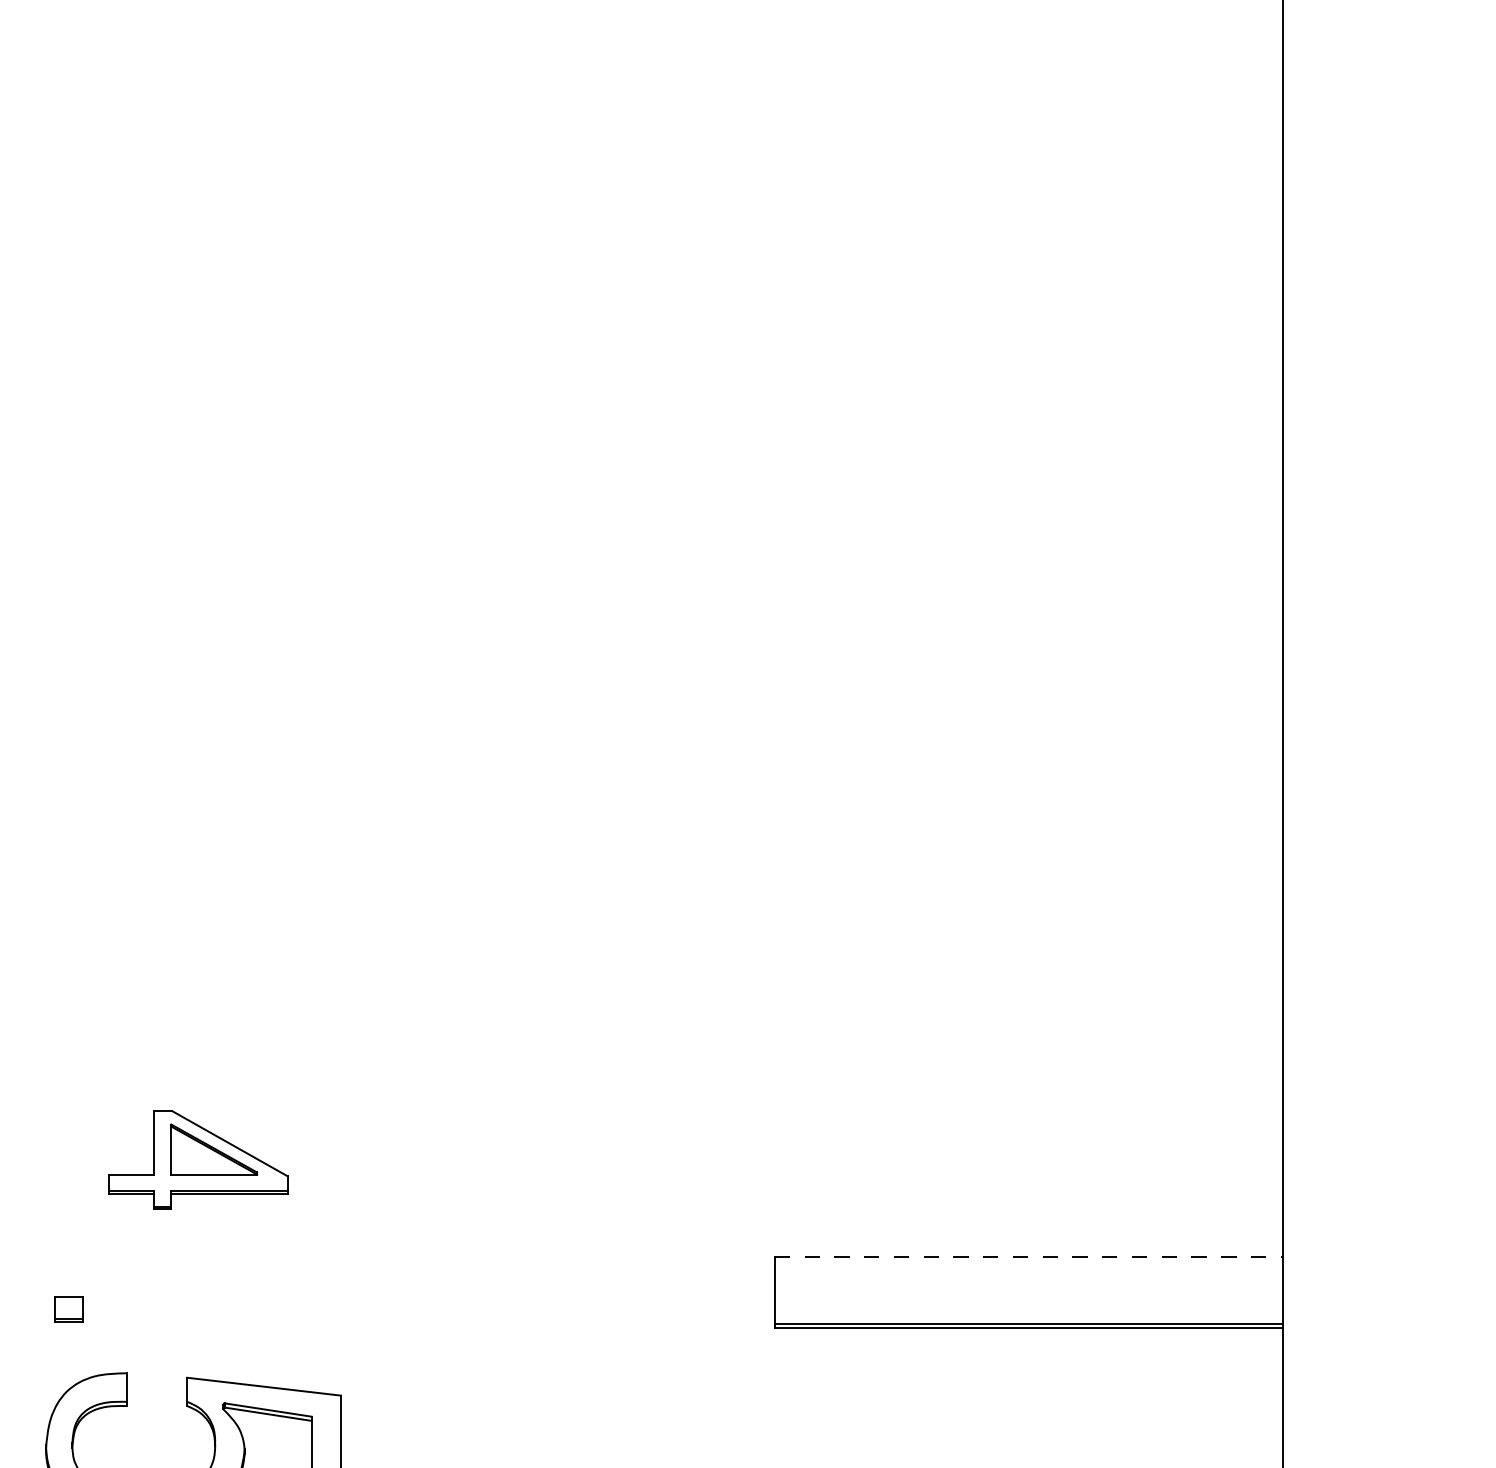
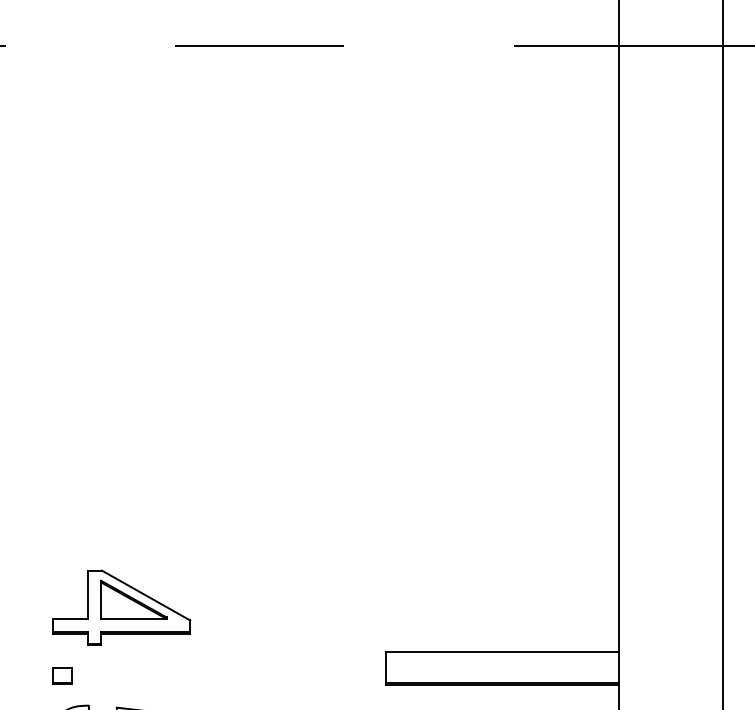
part: (197, 1159) -> (121, 607), size x1.67
line: (1027, 1257) -> (502, 652), dashed -> solid
part: (68, 1307) -> (62, 675), size x1.43

